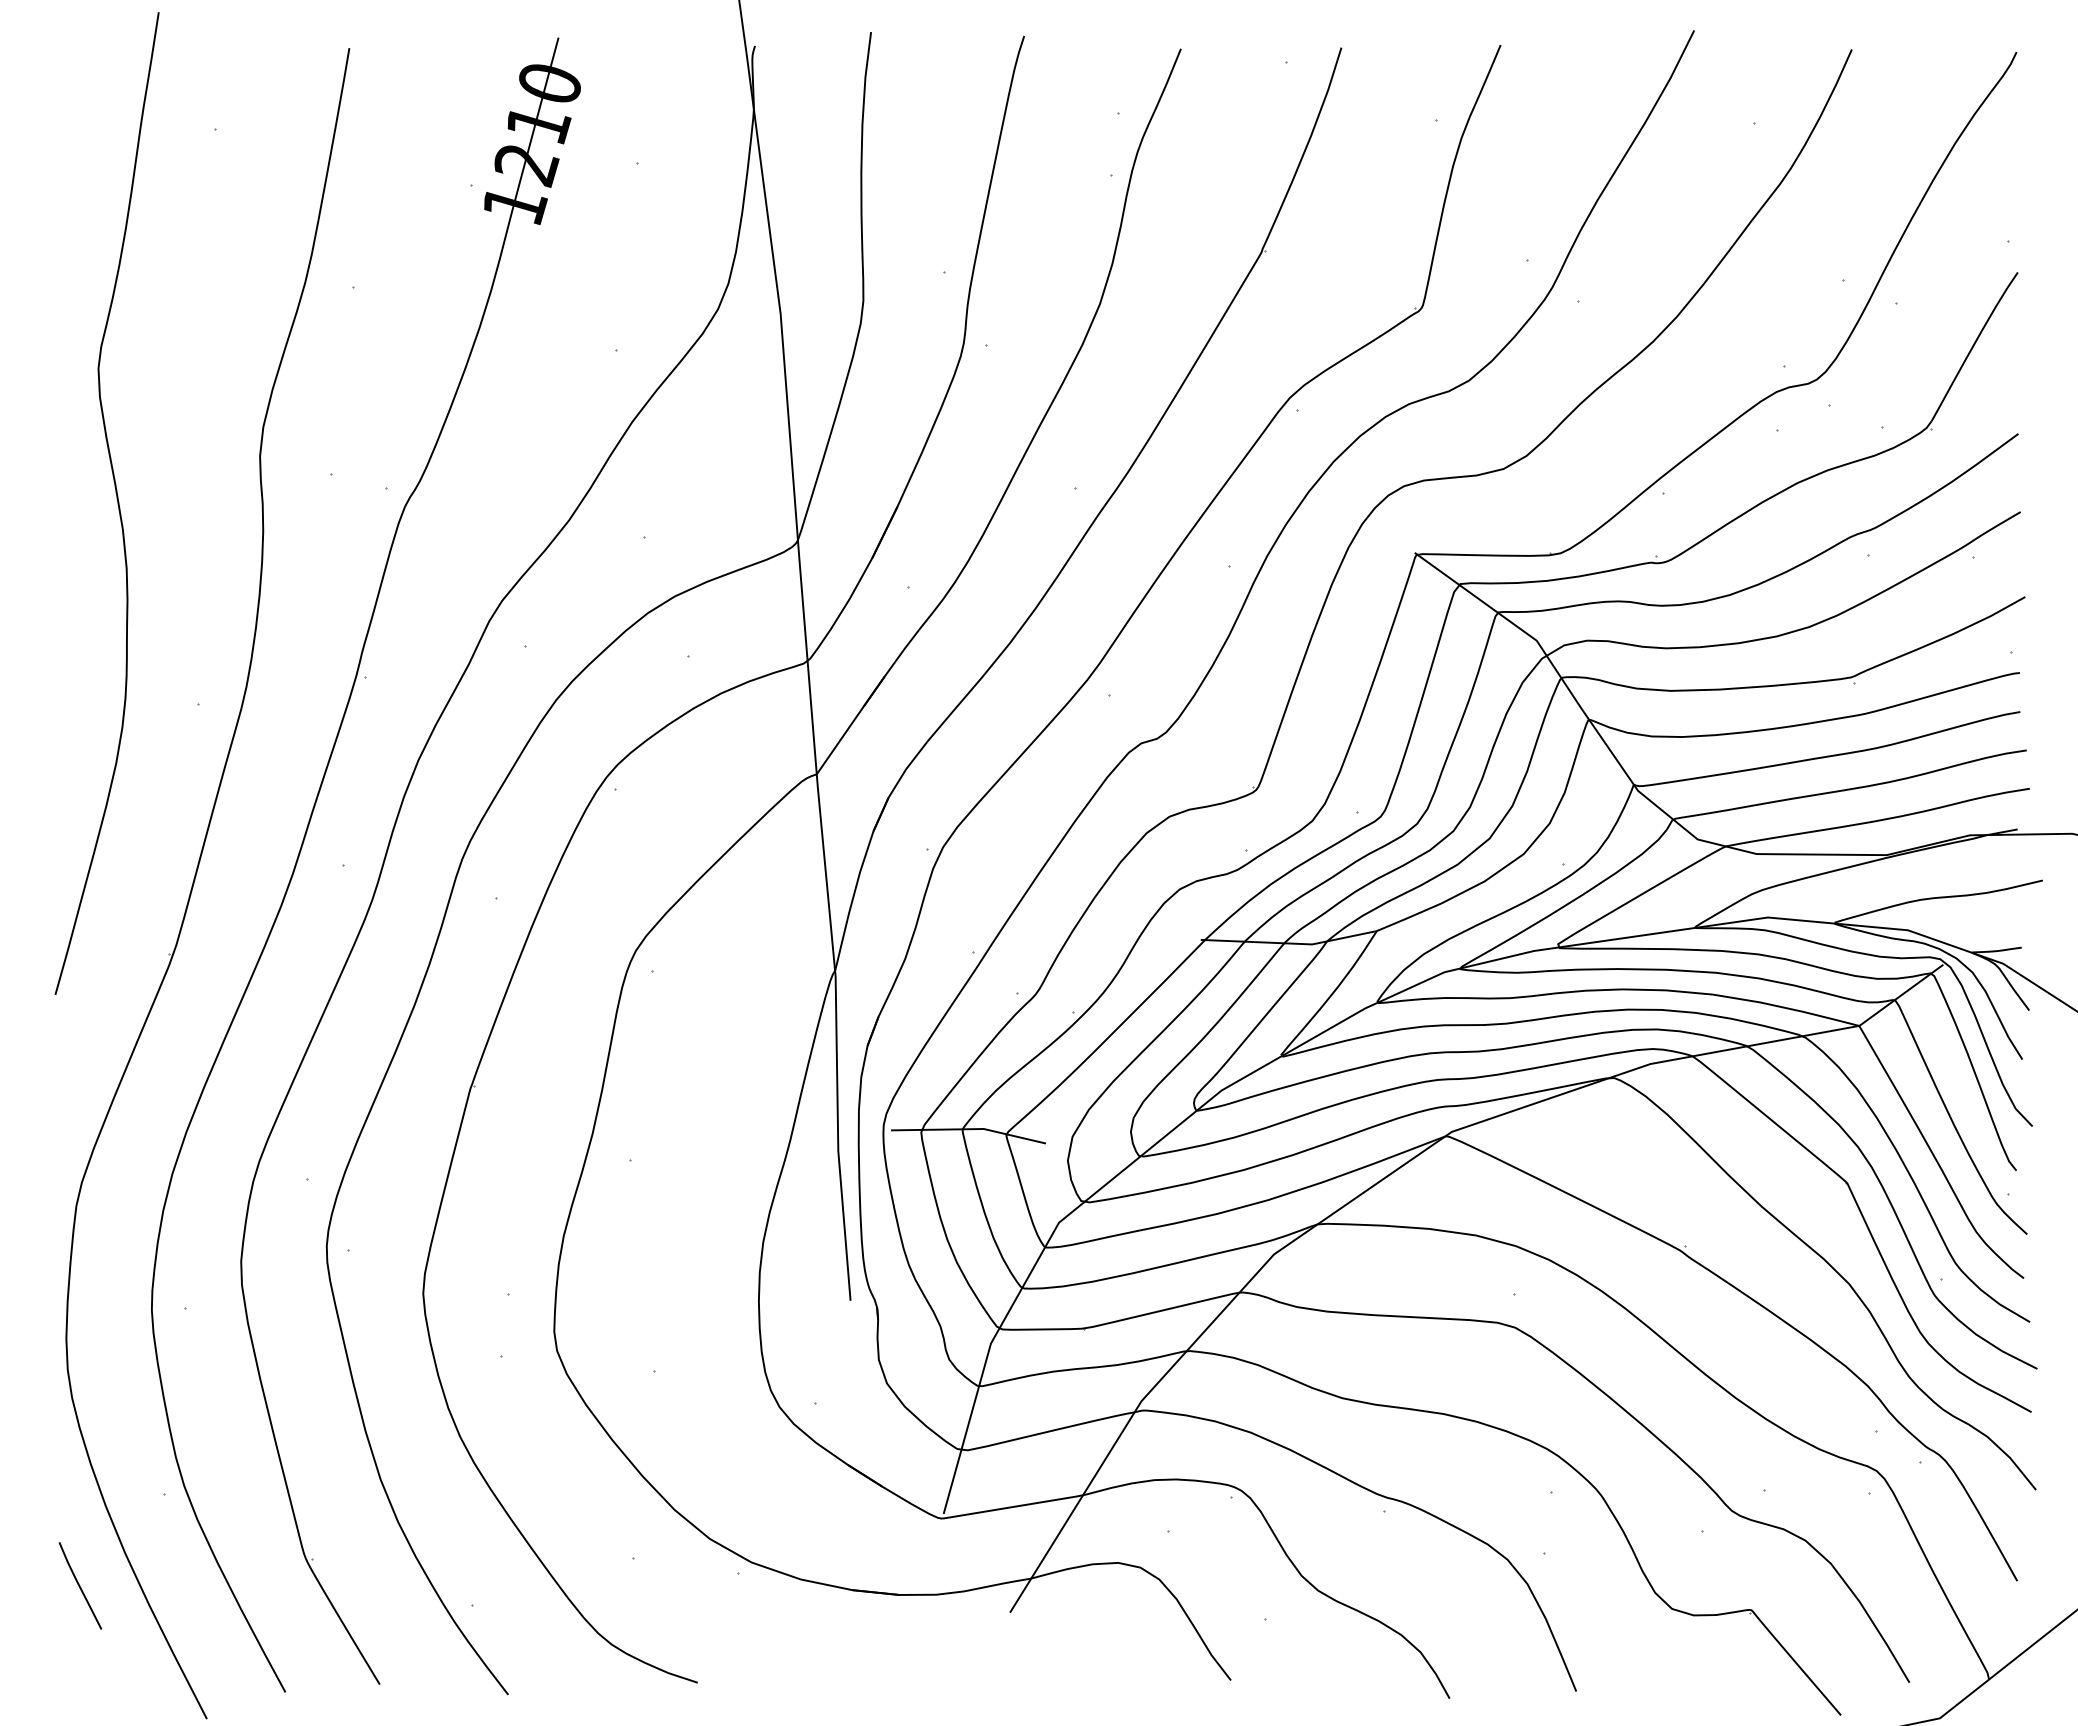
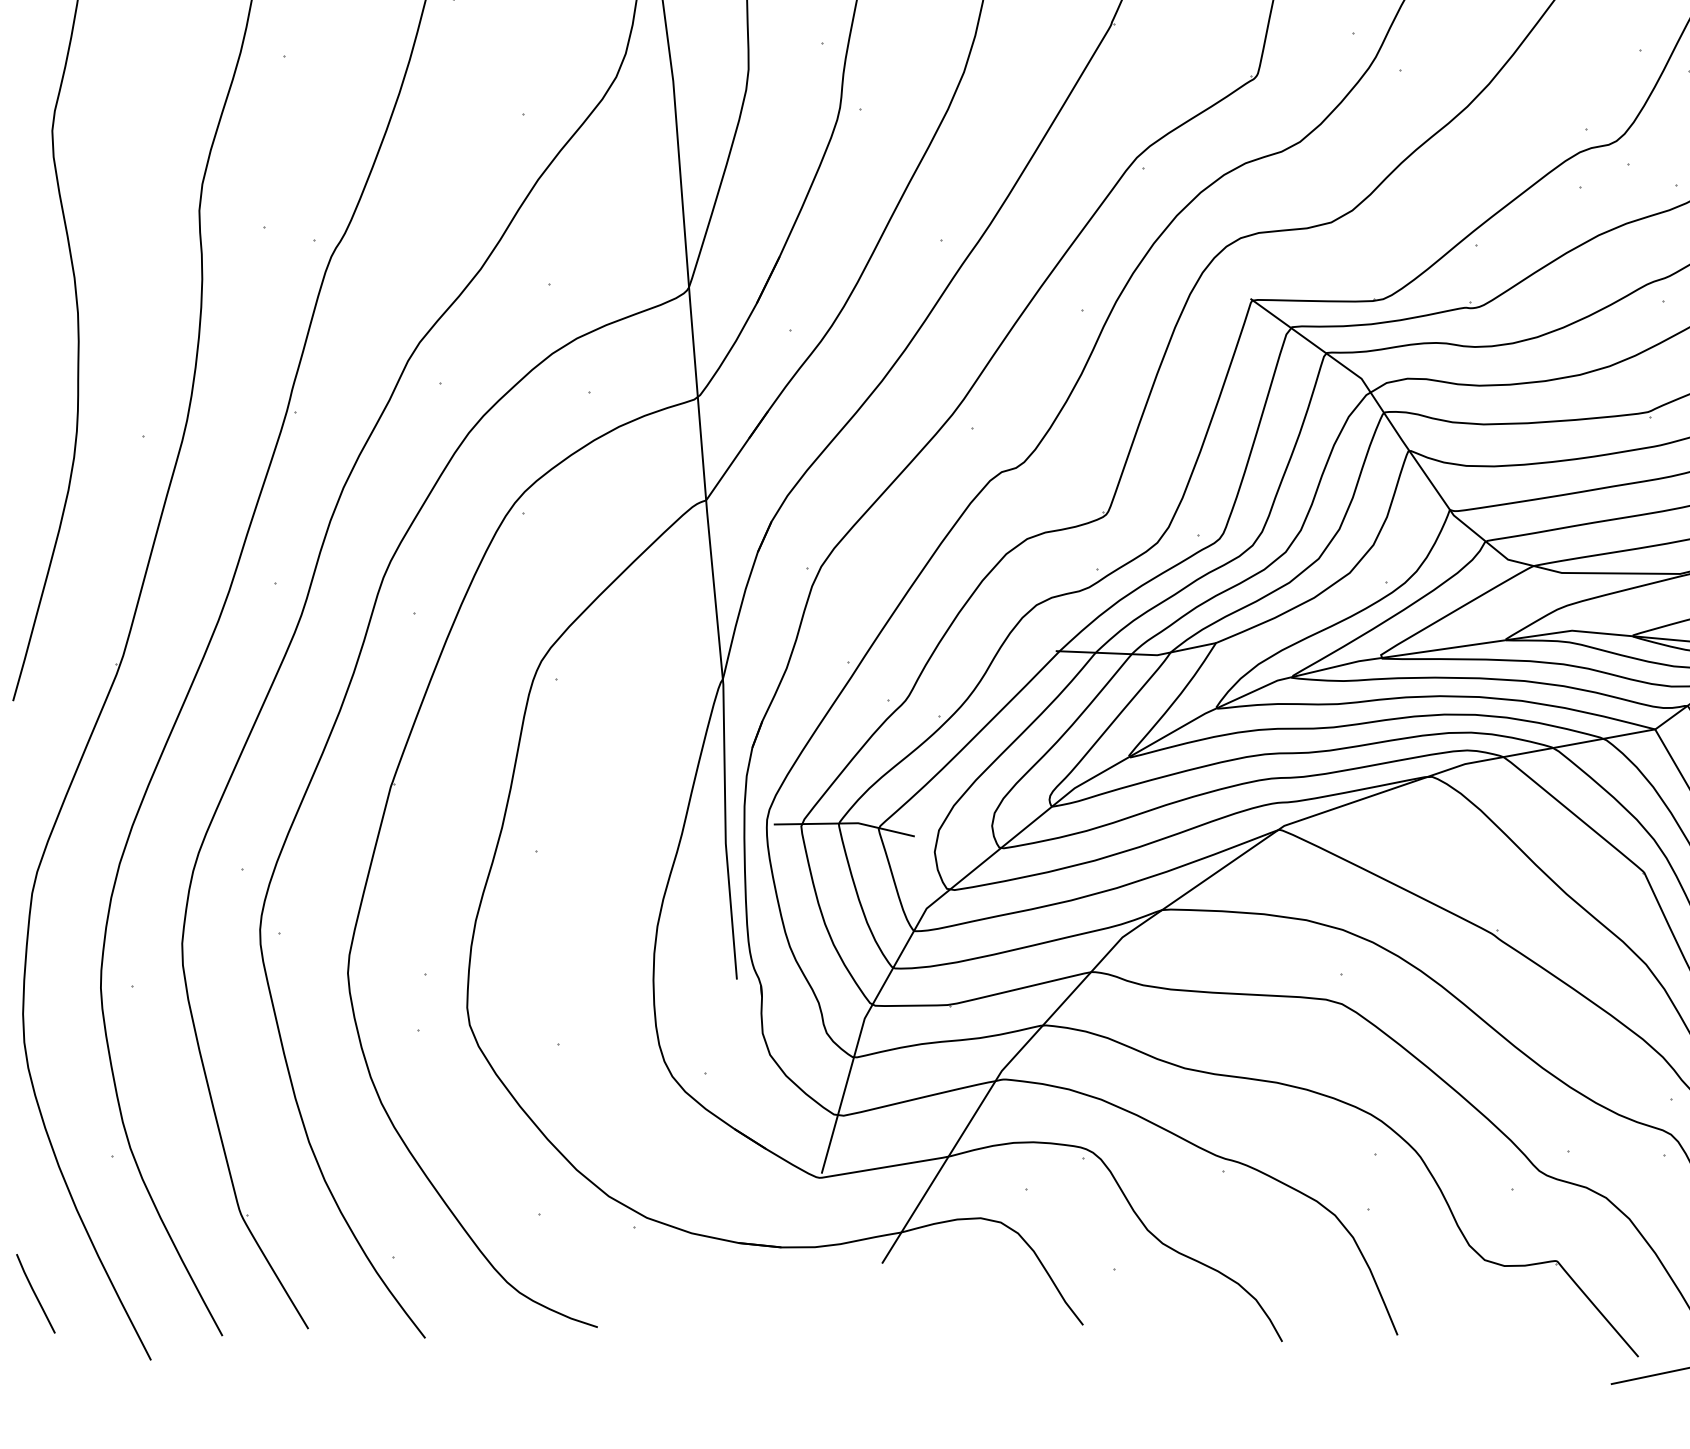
line: (80, 1585) -> (35, 1293), moved

